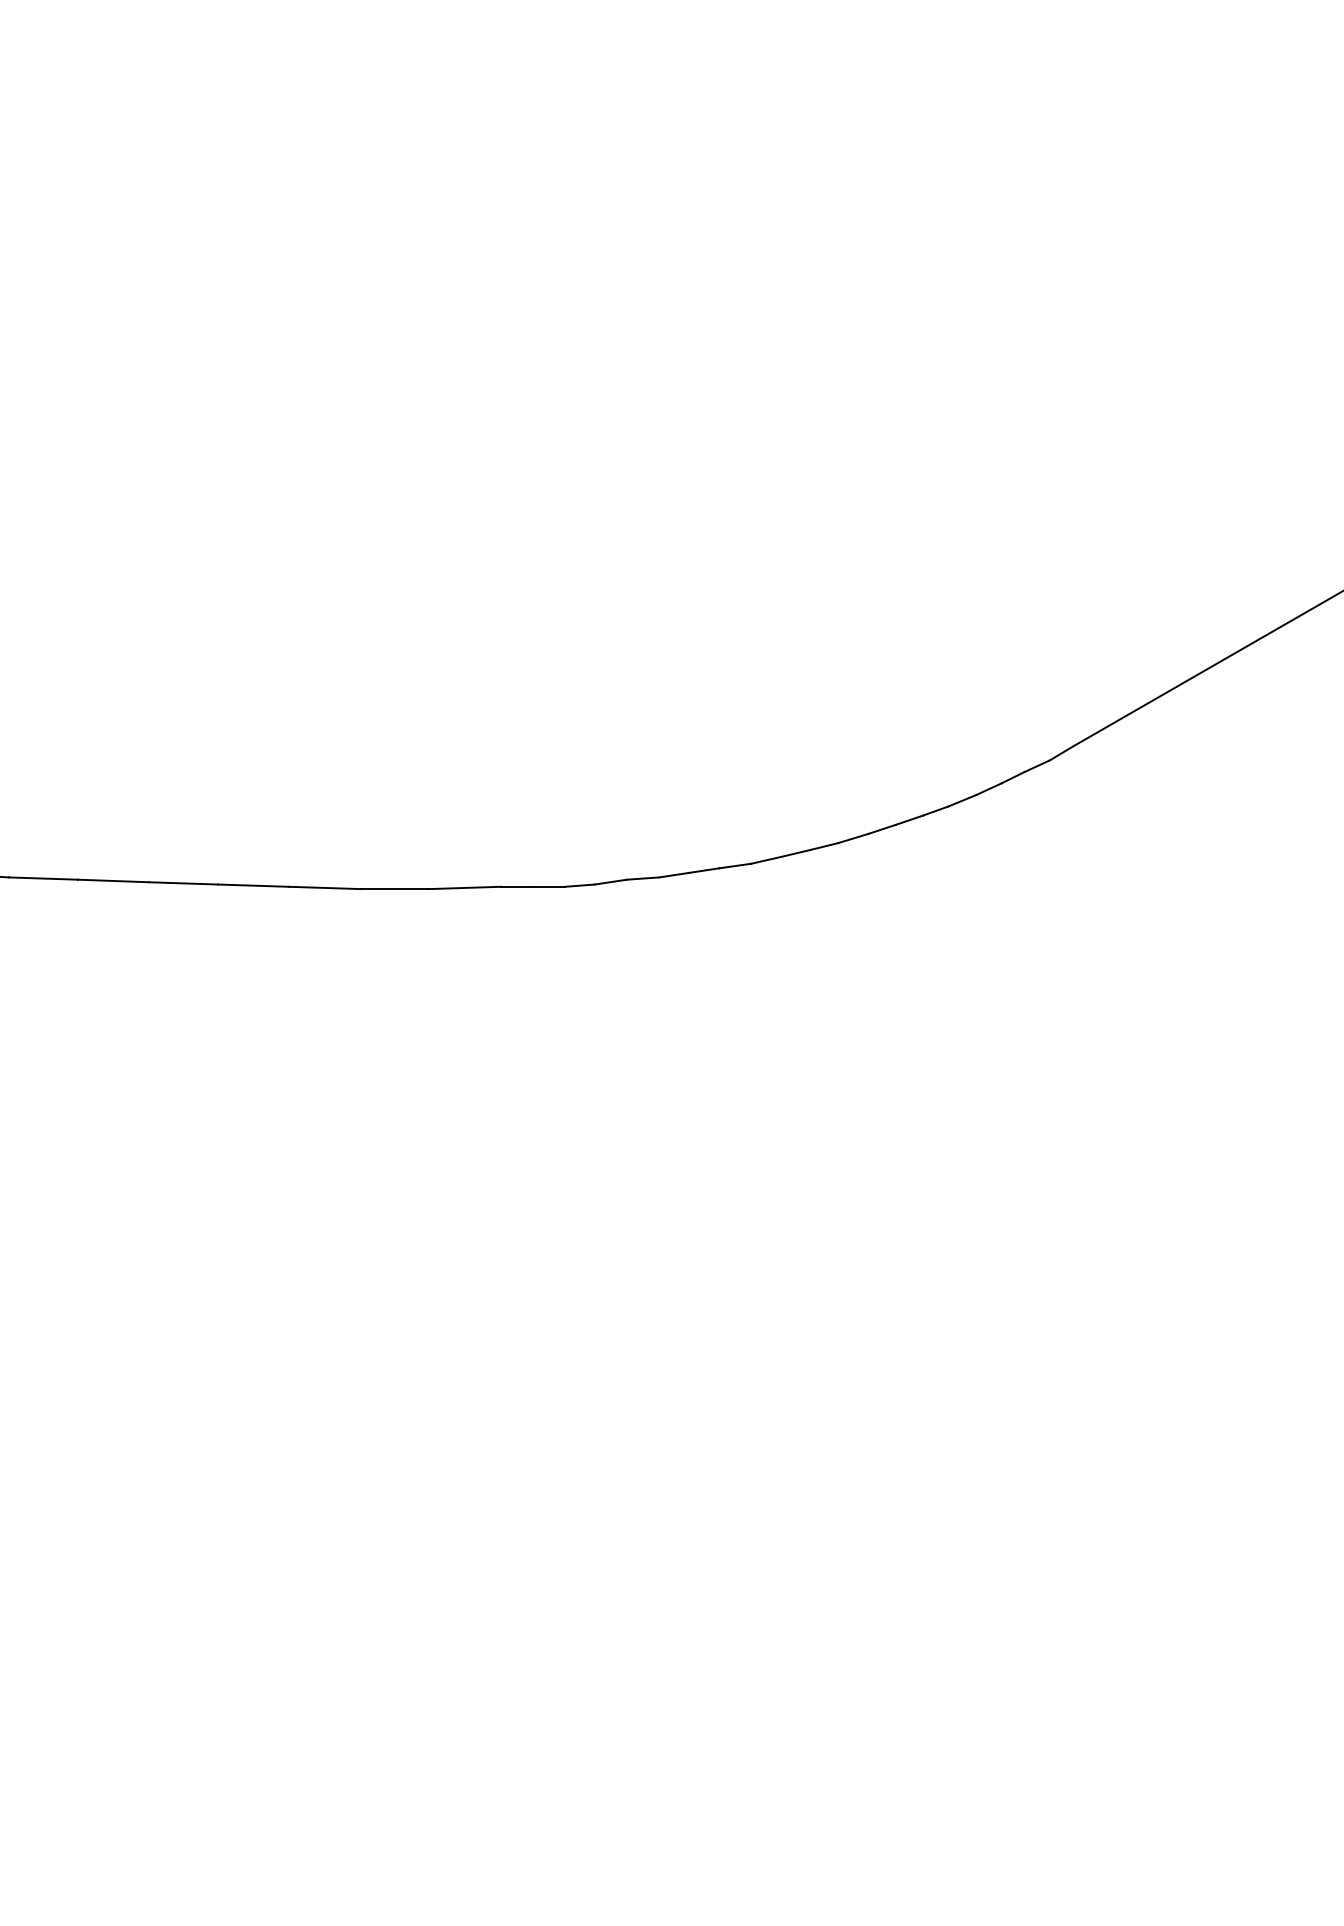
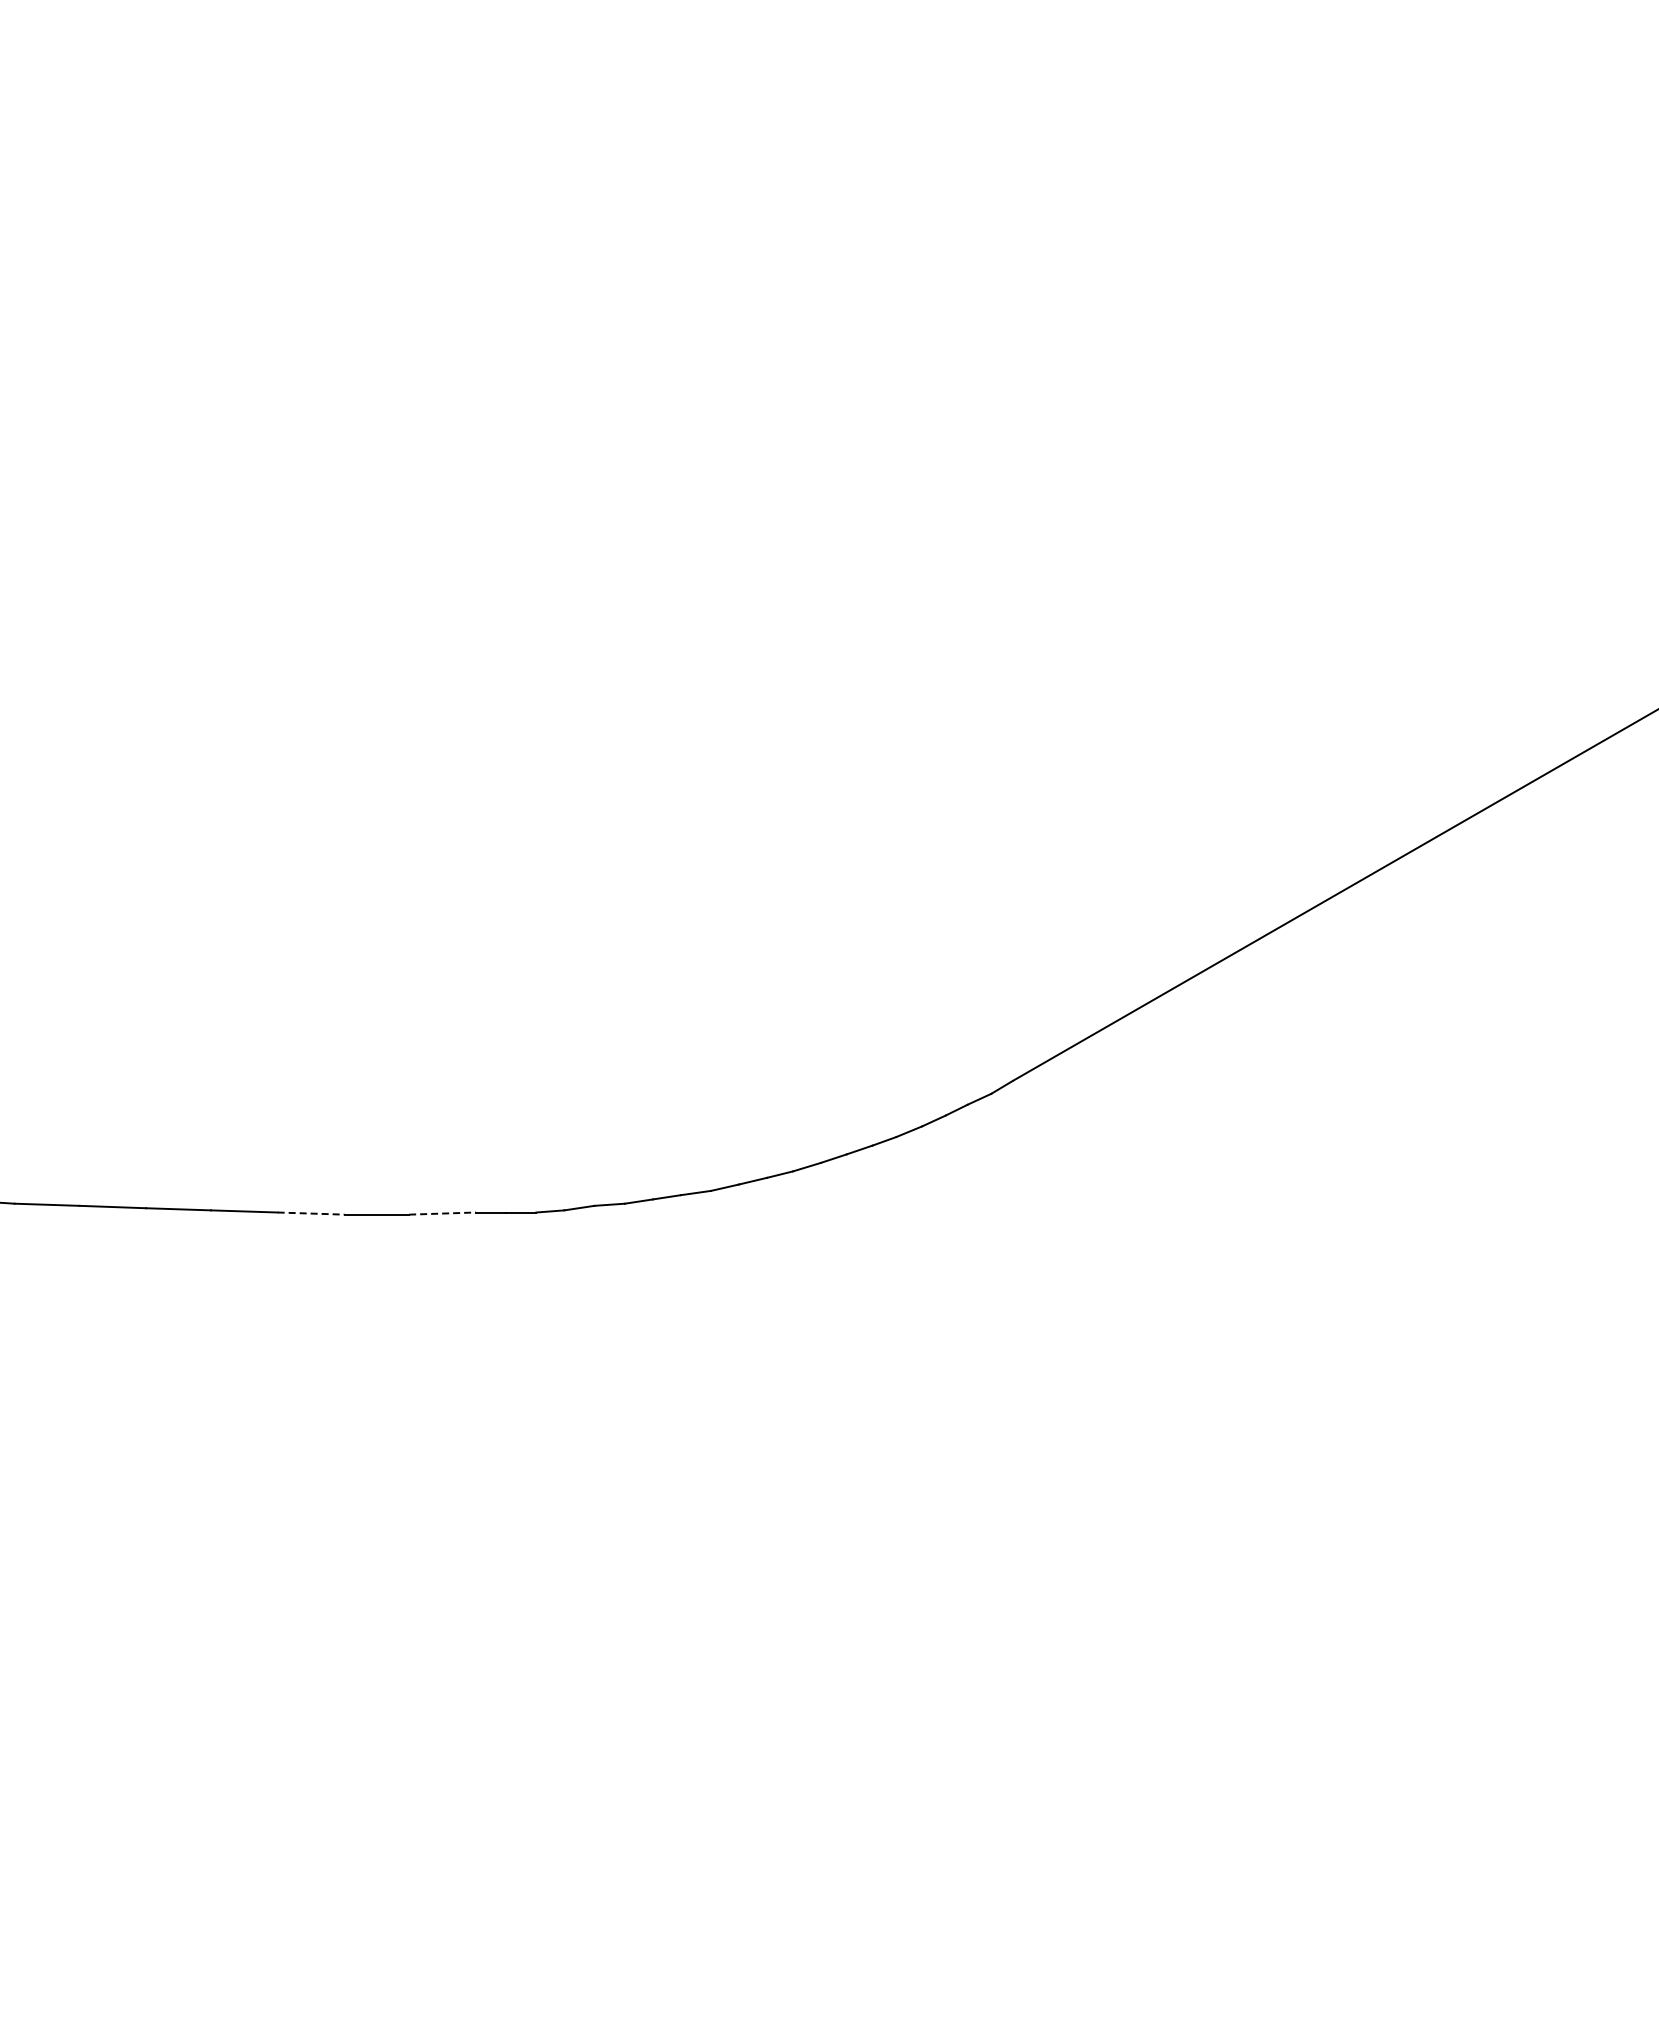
line: (325, 887) -> (311, 1213), solid -> dashed
line: (465, 887) -> (443, 1213), solid -> dashed

